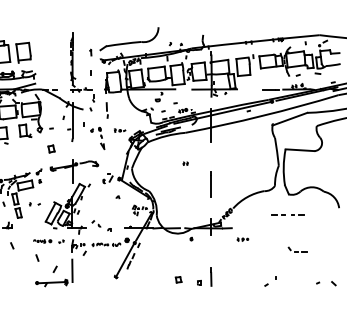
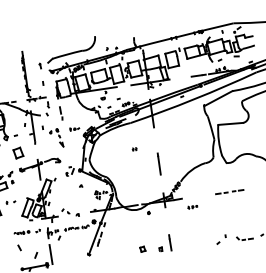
part: (51, 148) -> (18, 152), size x1.67
line: (285, 214) -> (227, 191), moved
part: (297, 249) -> (244, 237), moved

